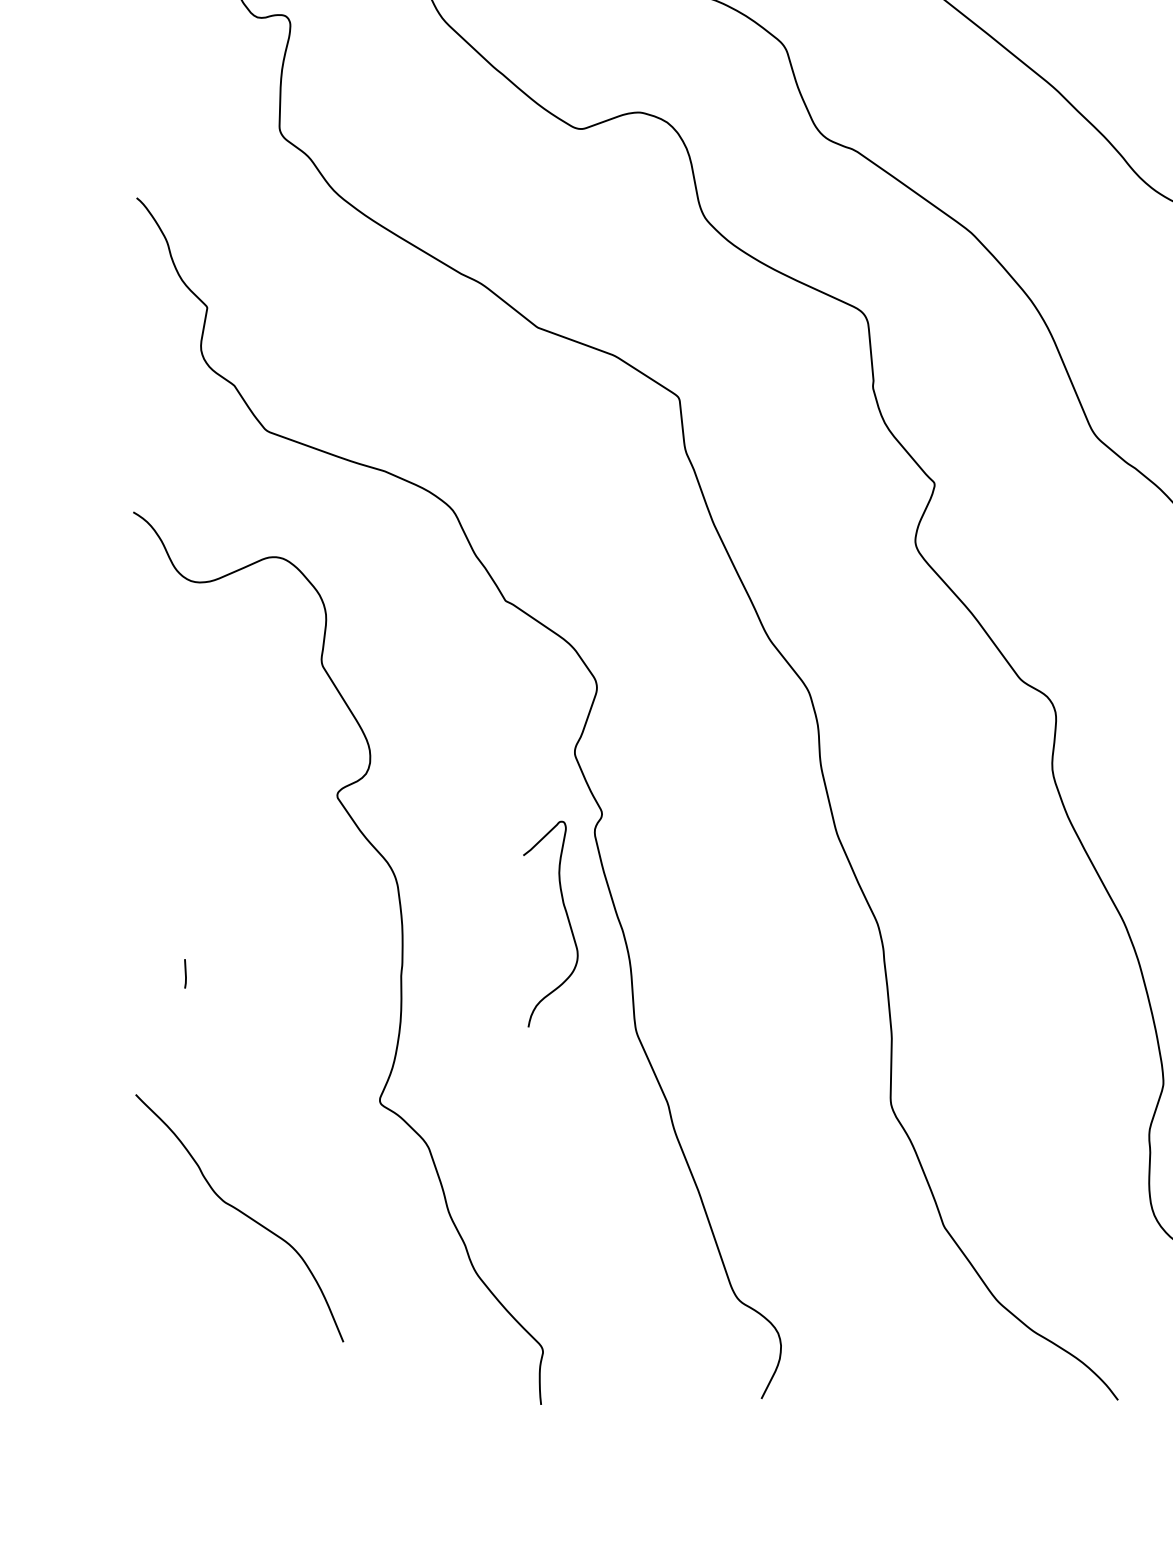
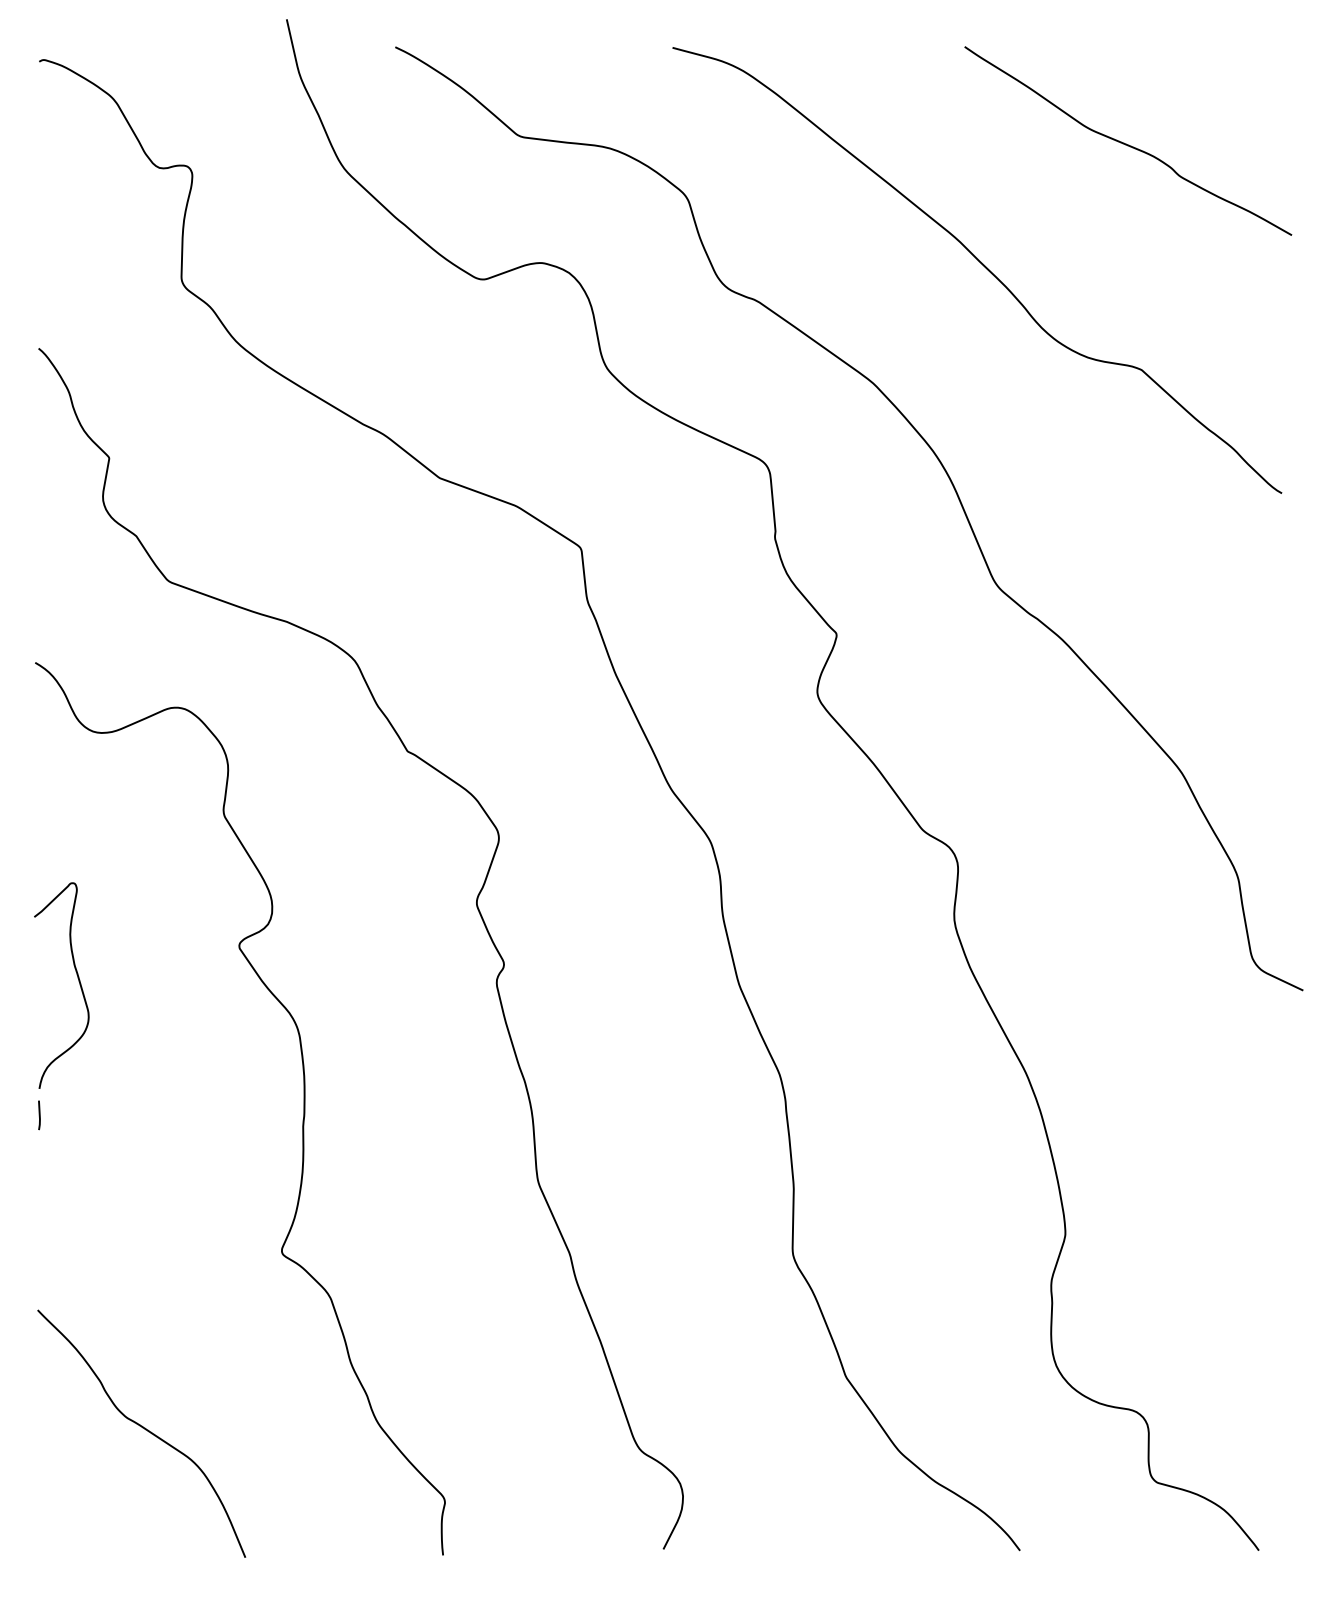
curve: (566, 917) -> (77, 978), moved
line: (185, 974) -> (39, 1115), moved
curve: (242, 1214) -> (144, 1429), moved

